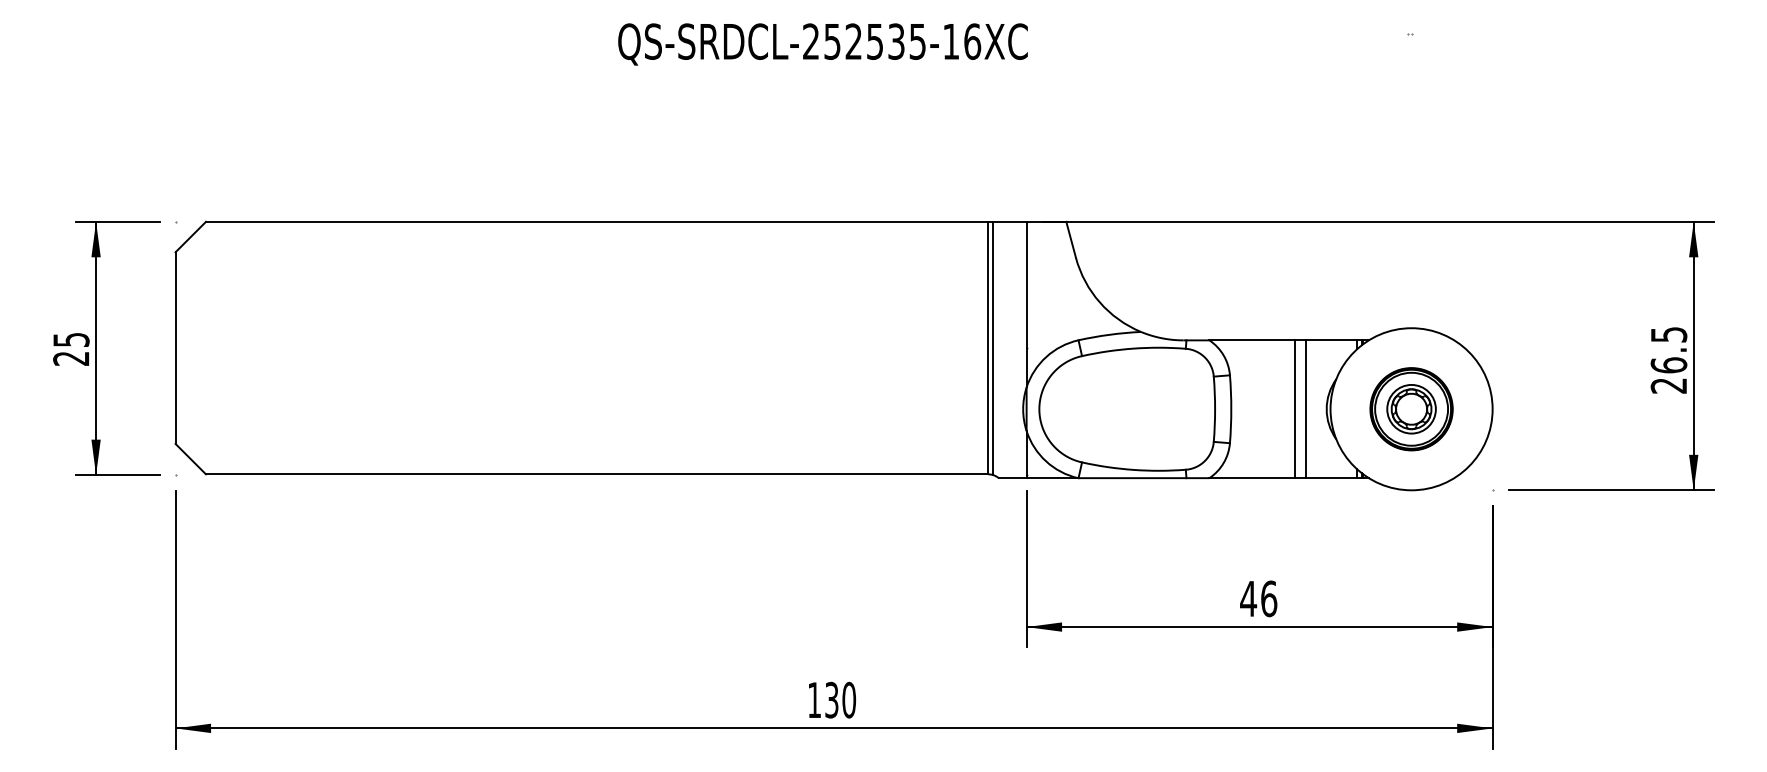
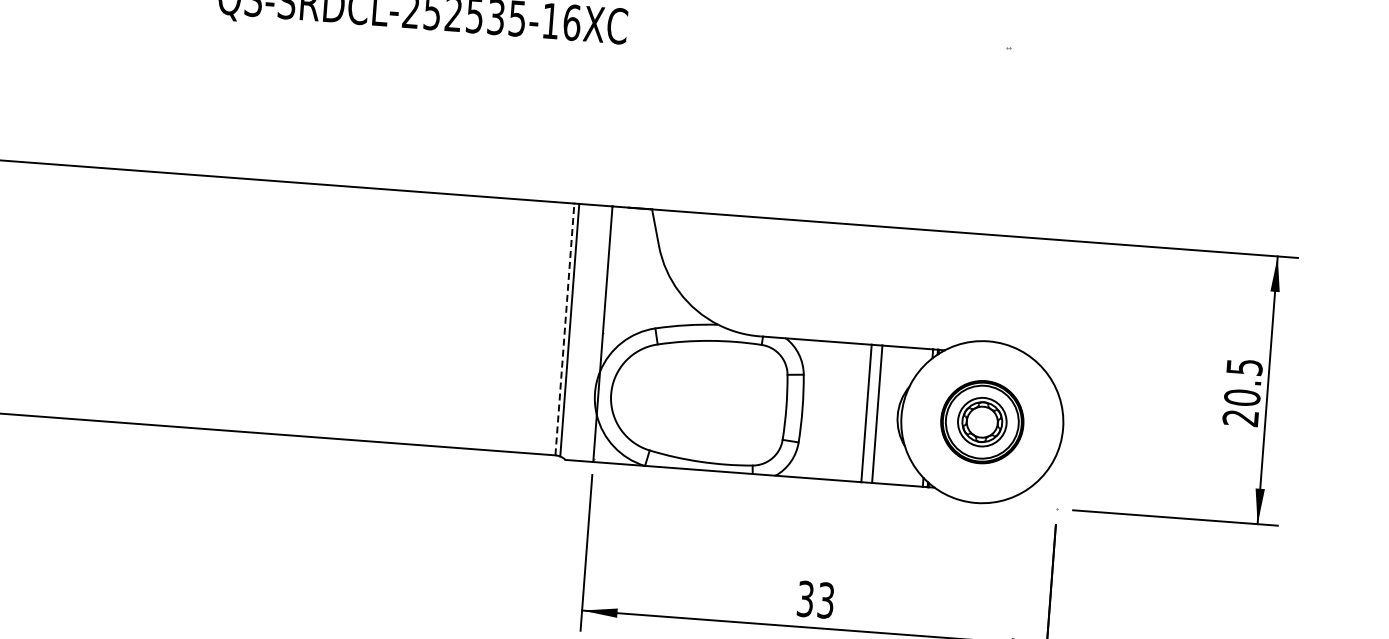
line: (988, 347) -> (565, 328), solid -> dashed
text: (1668, 365) -> (1241, 397), 26.5 -> 20.5
text: (1258, 598) -> (815, 599), 46 -> 33

